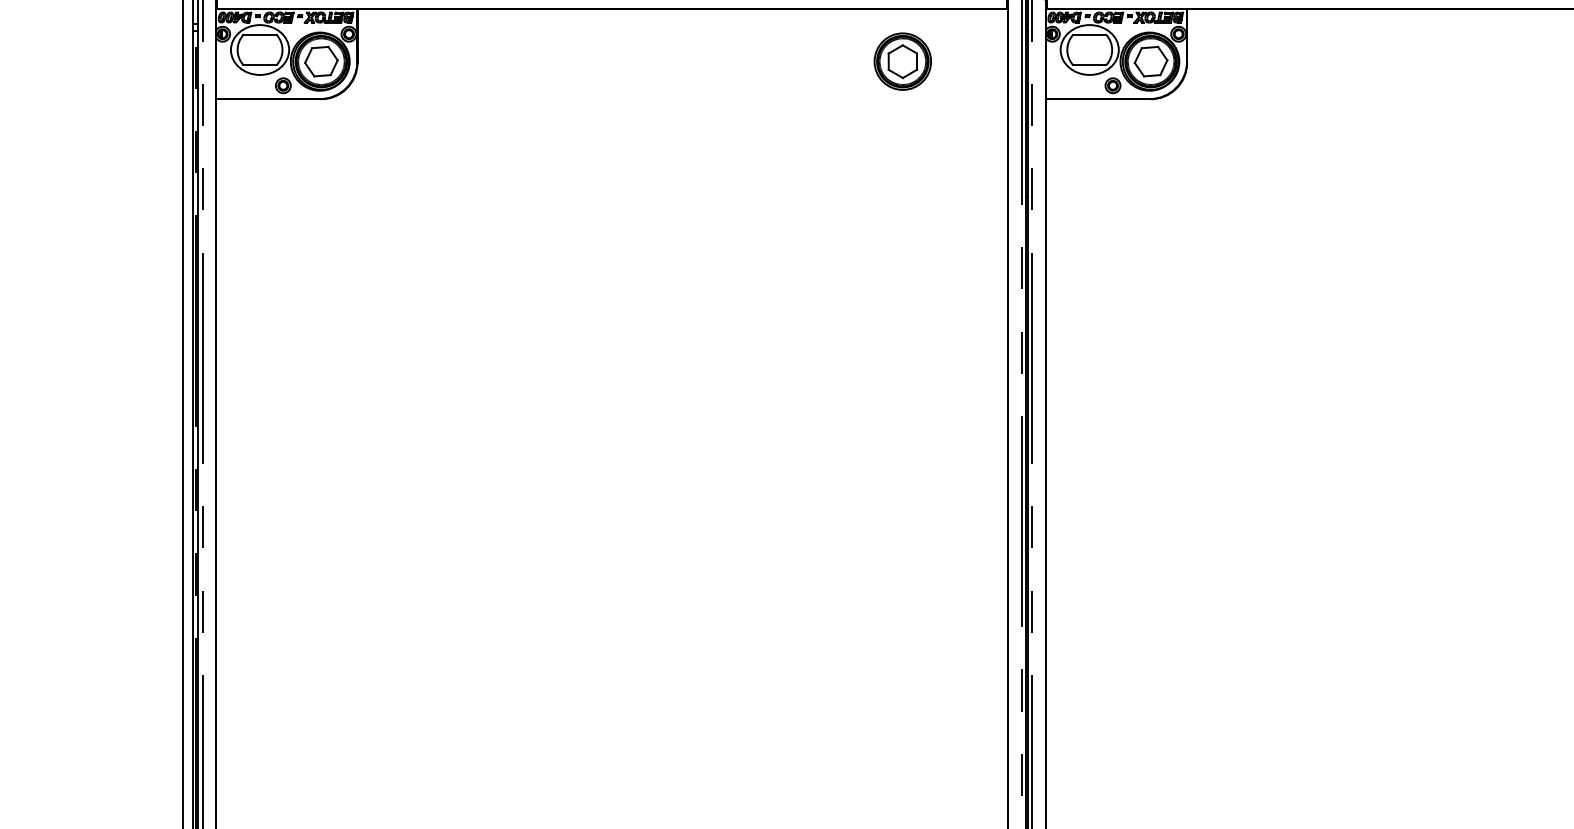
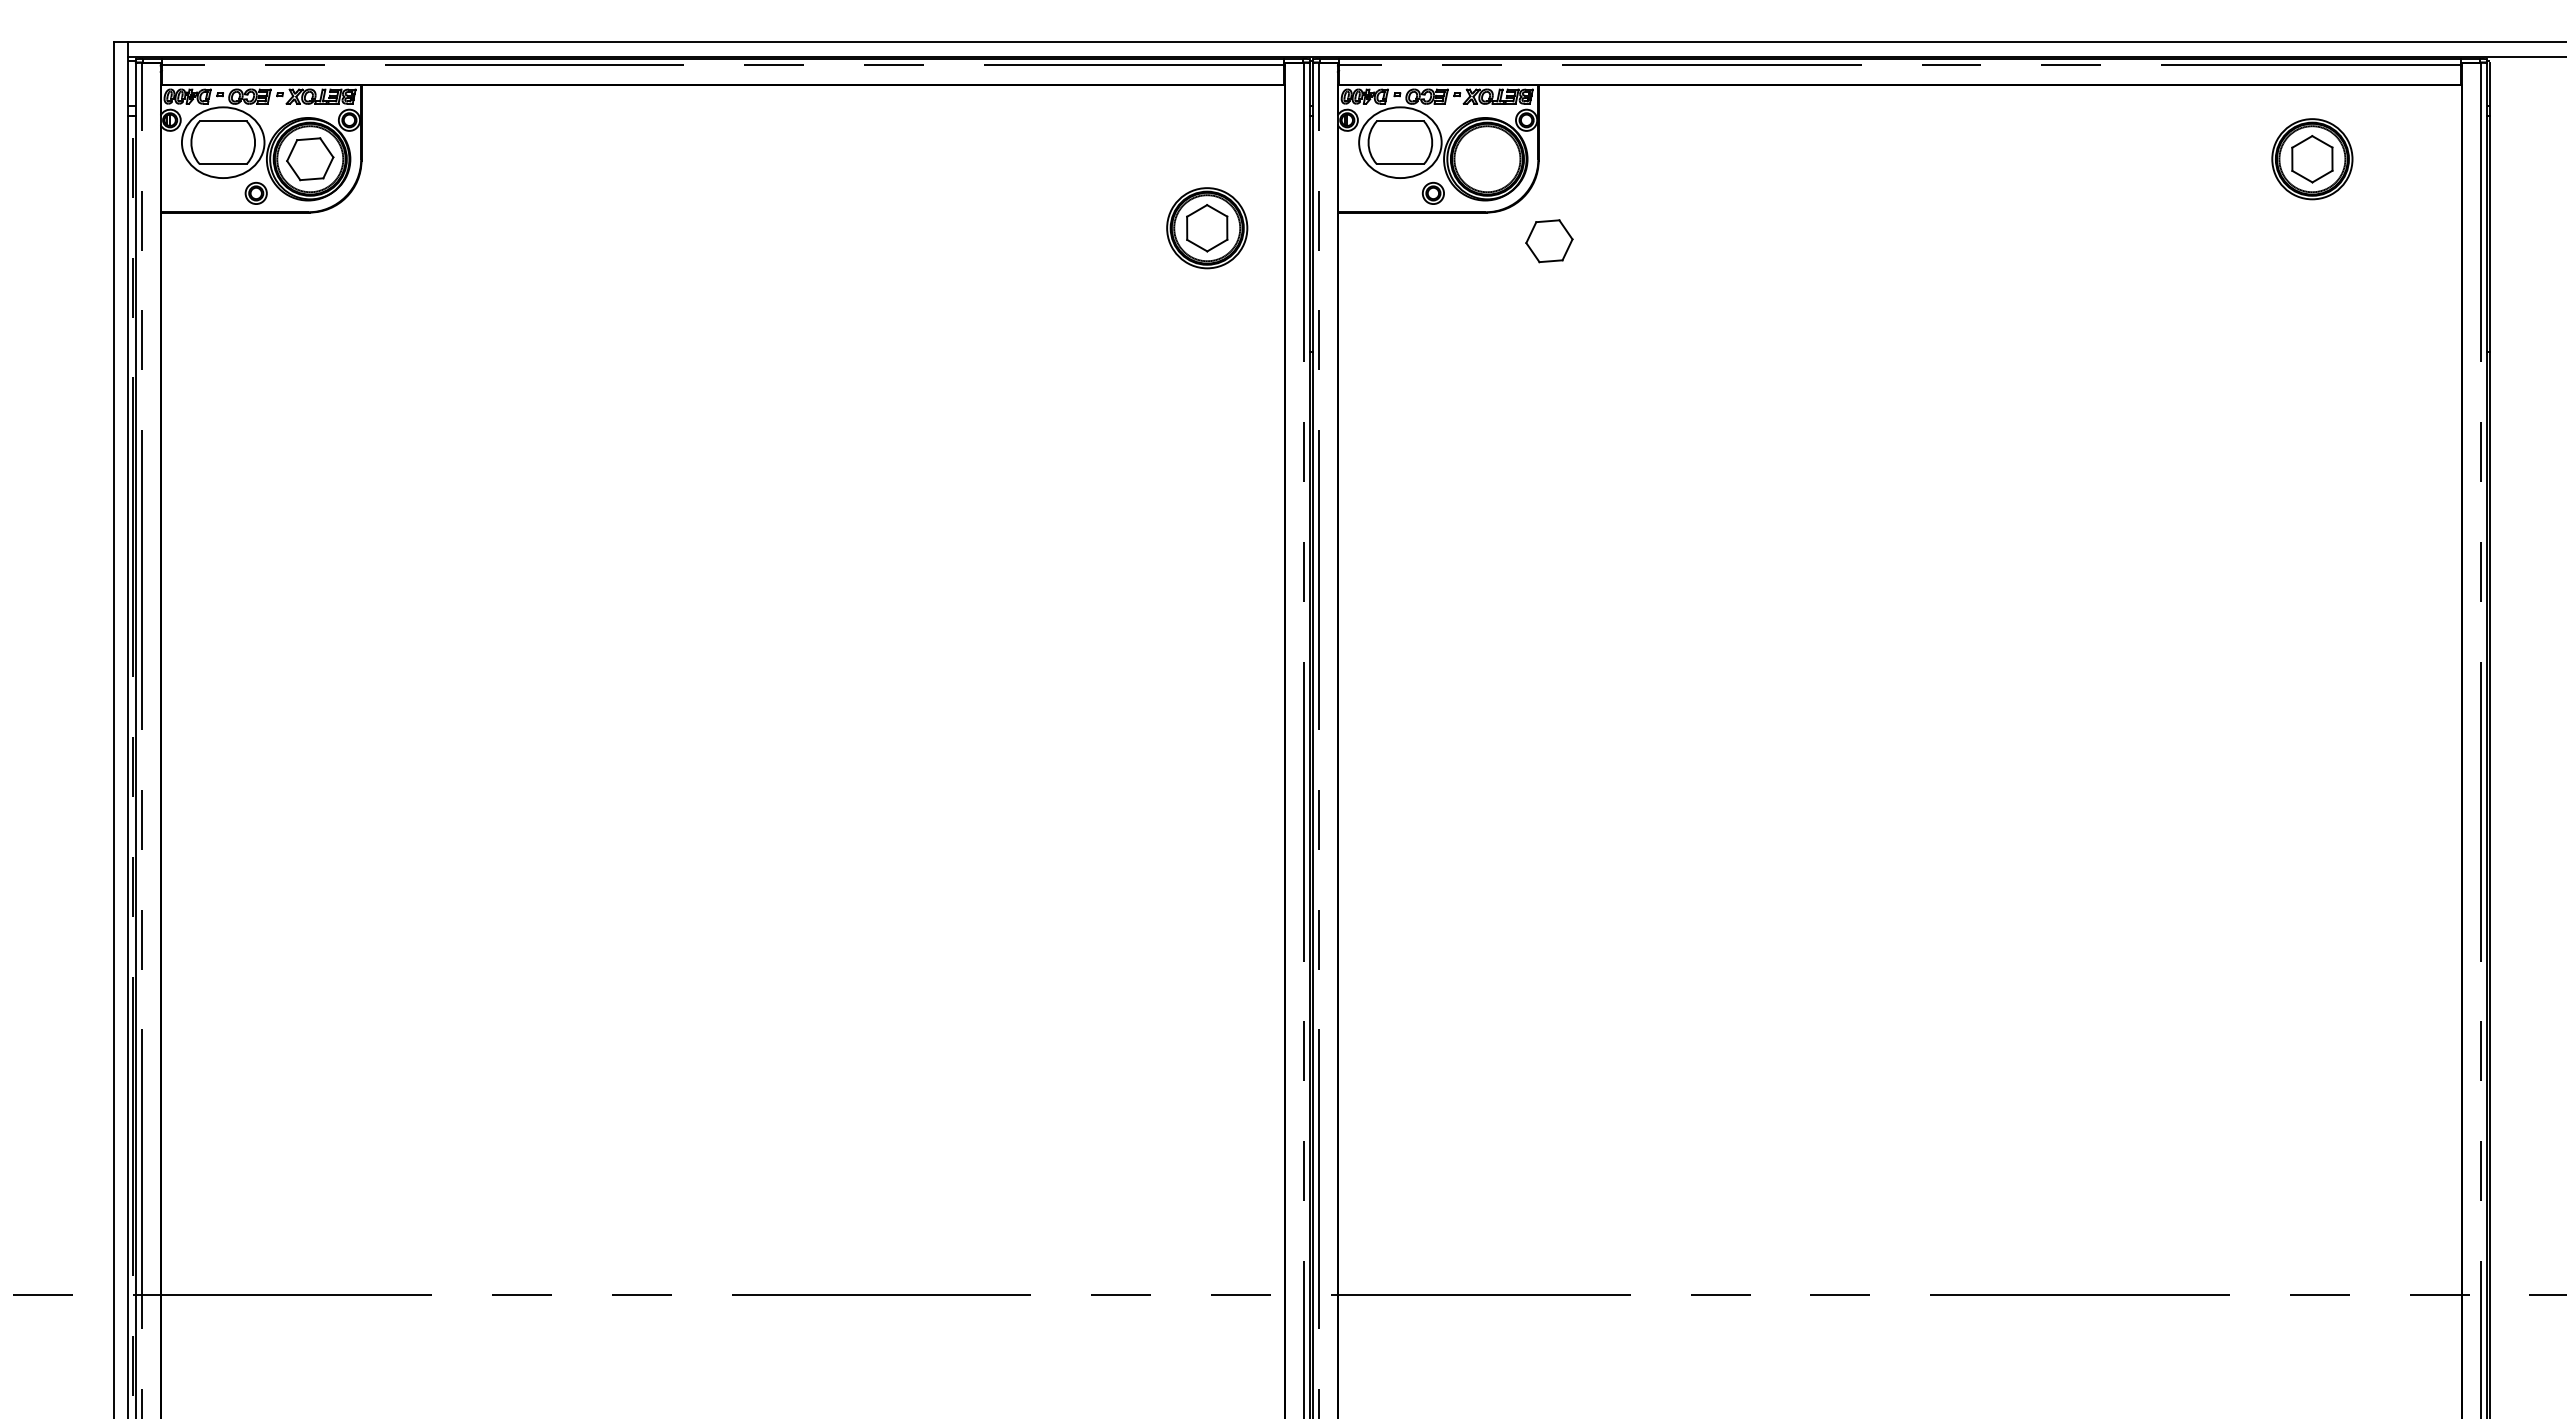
part: (903, 61) -> (1207, 228), moved
part: (1151, 61) -> (1549, 241), moved

